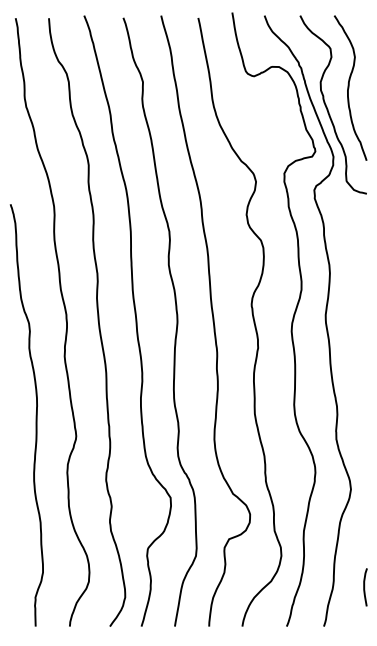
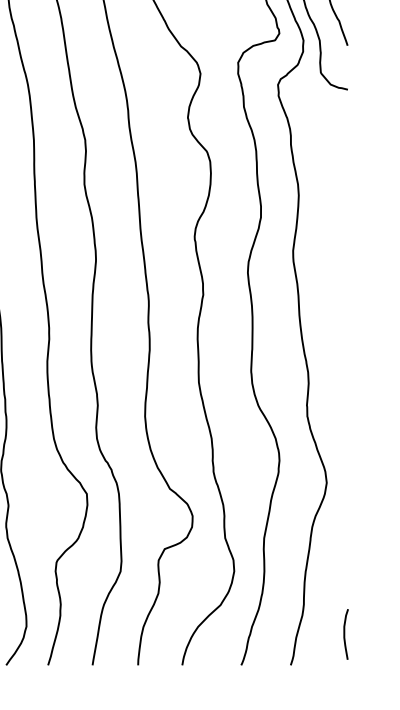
curve: (365, 587) -> (346, 634), moved

